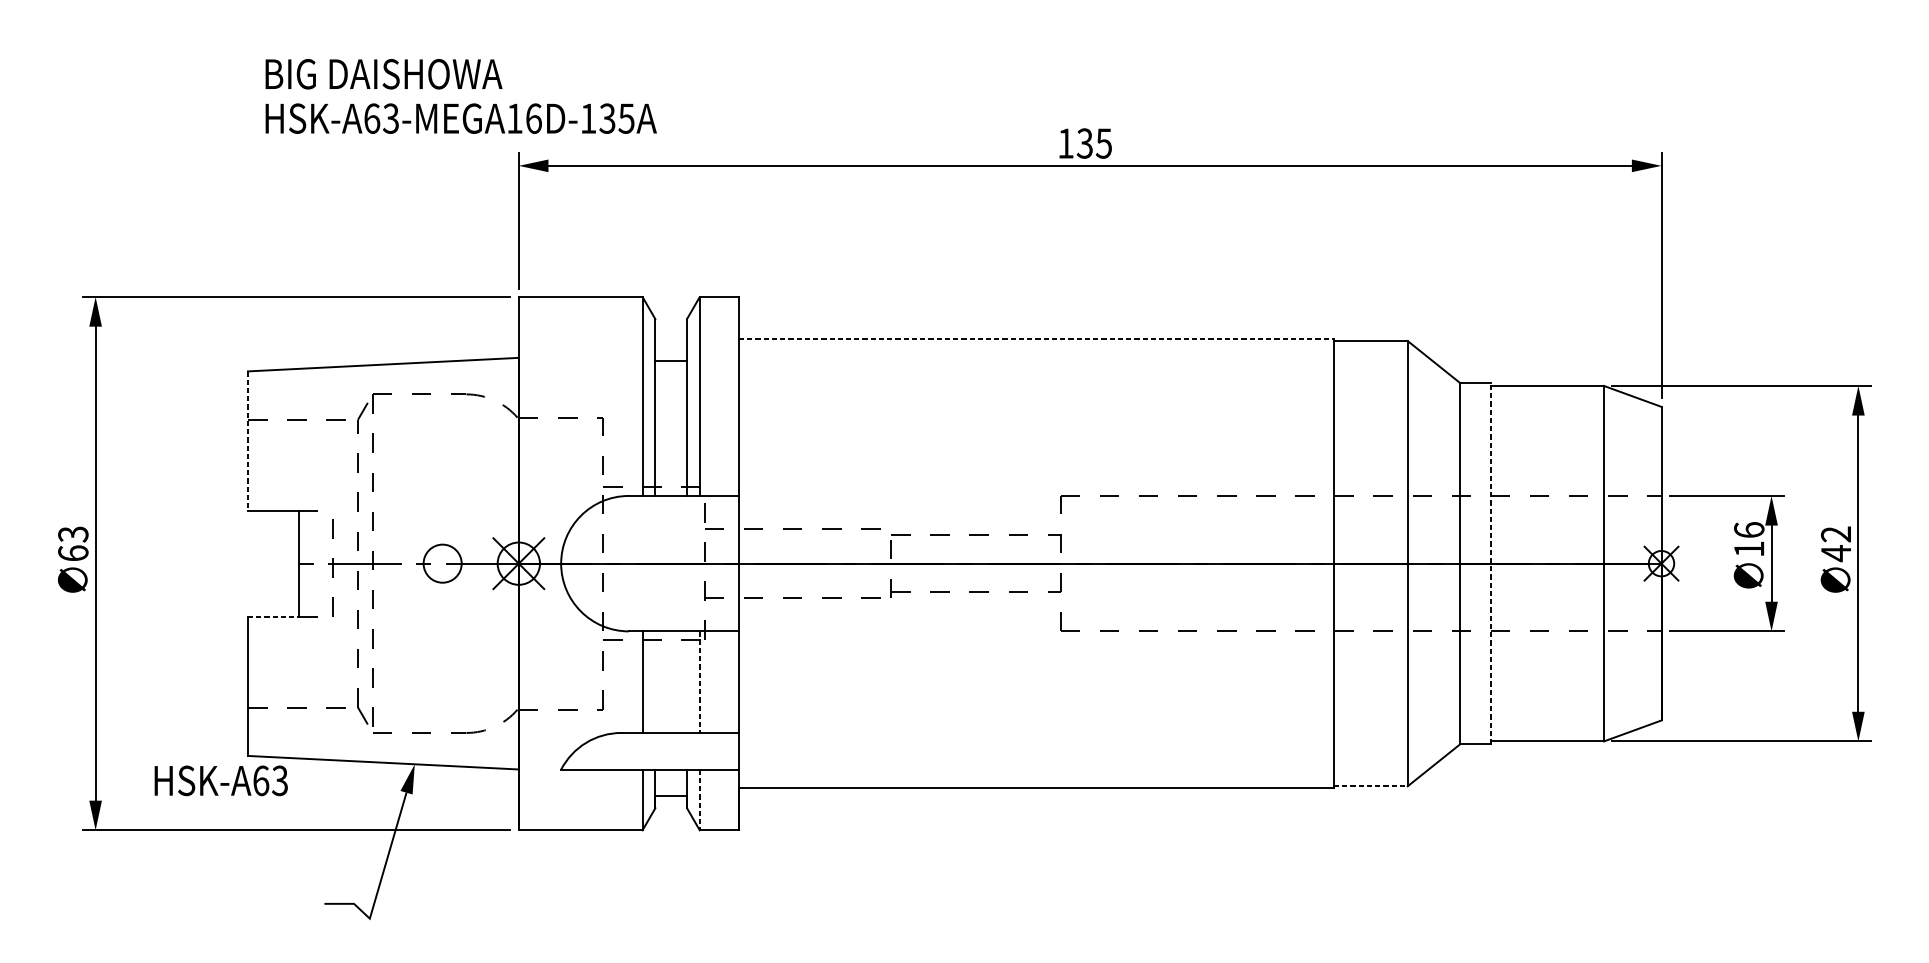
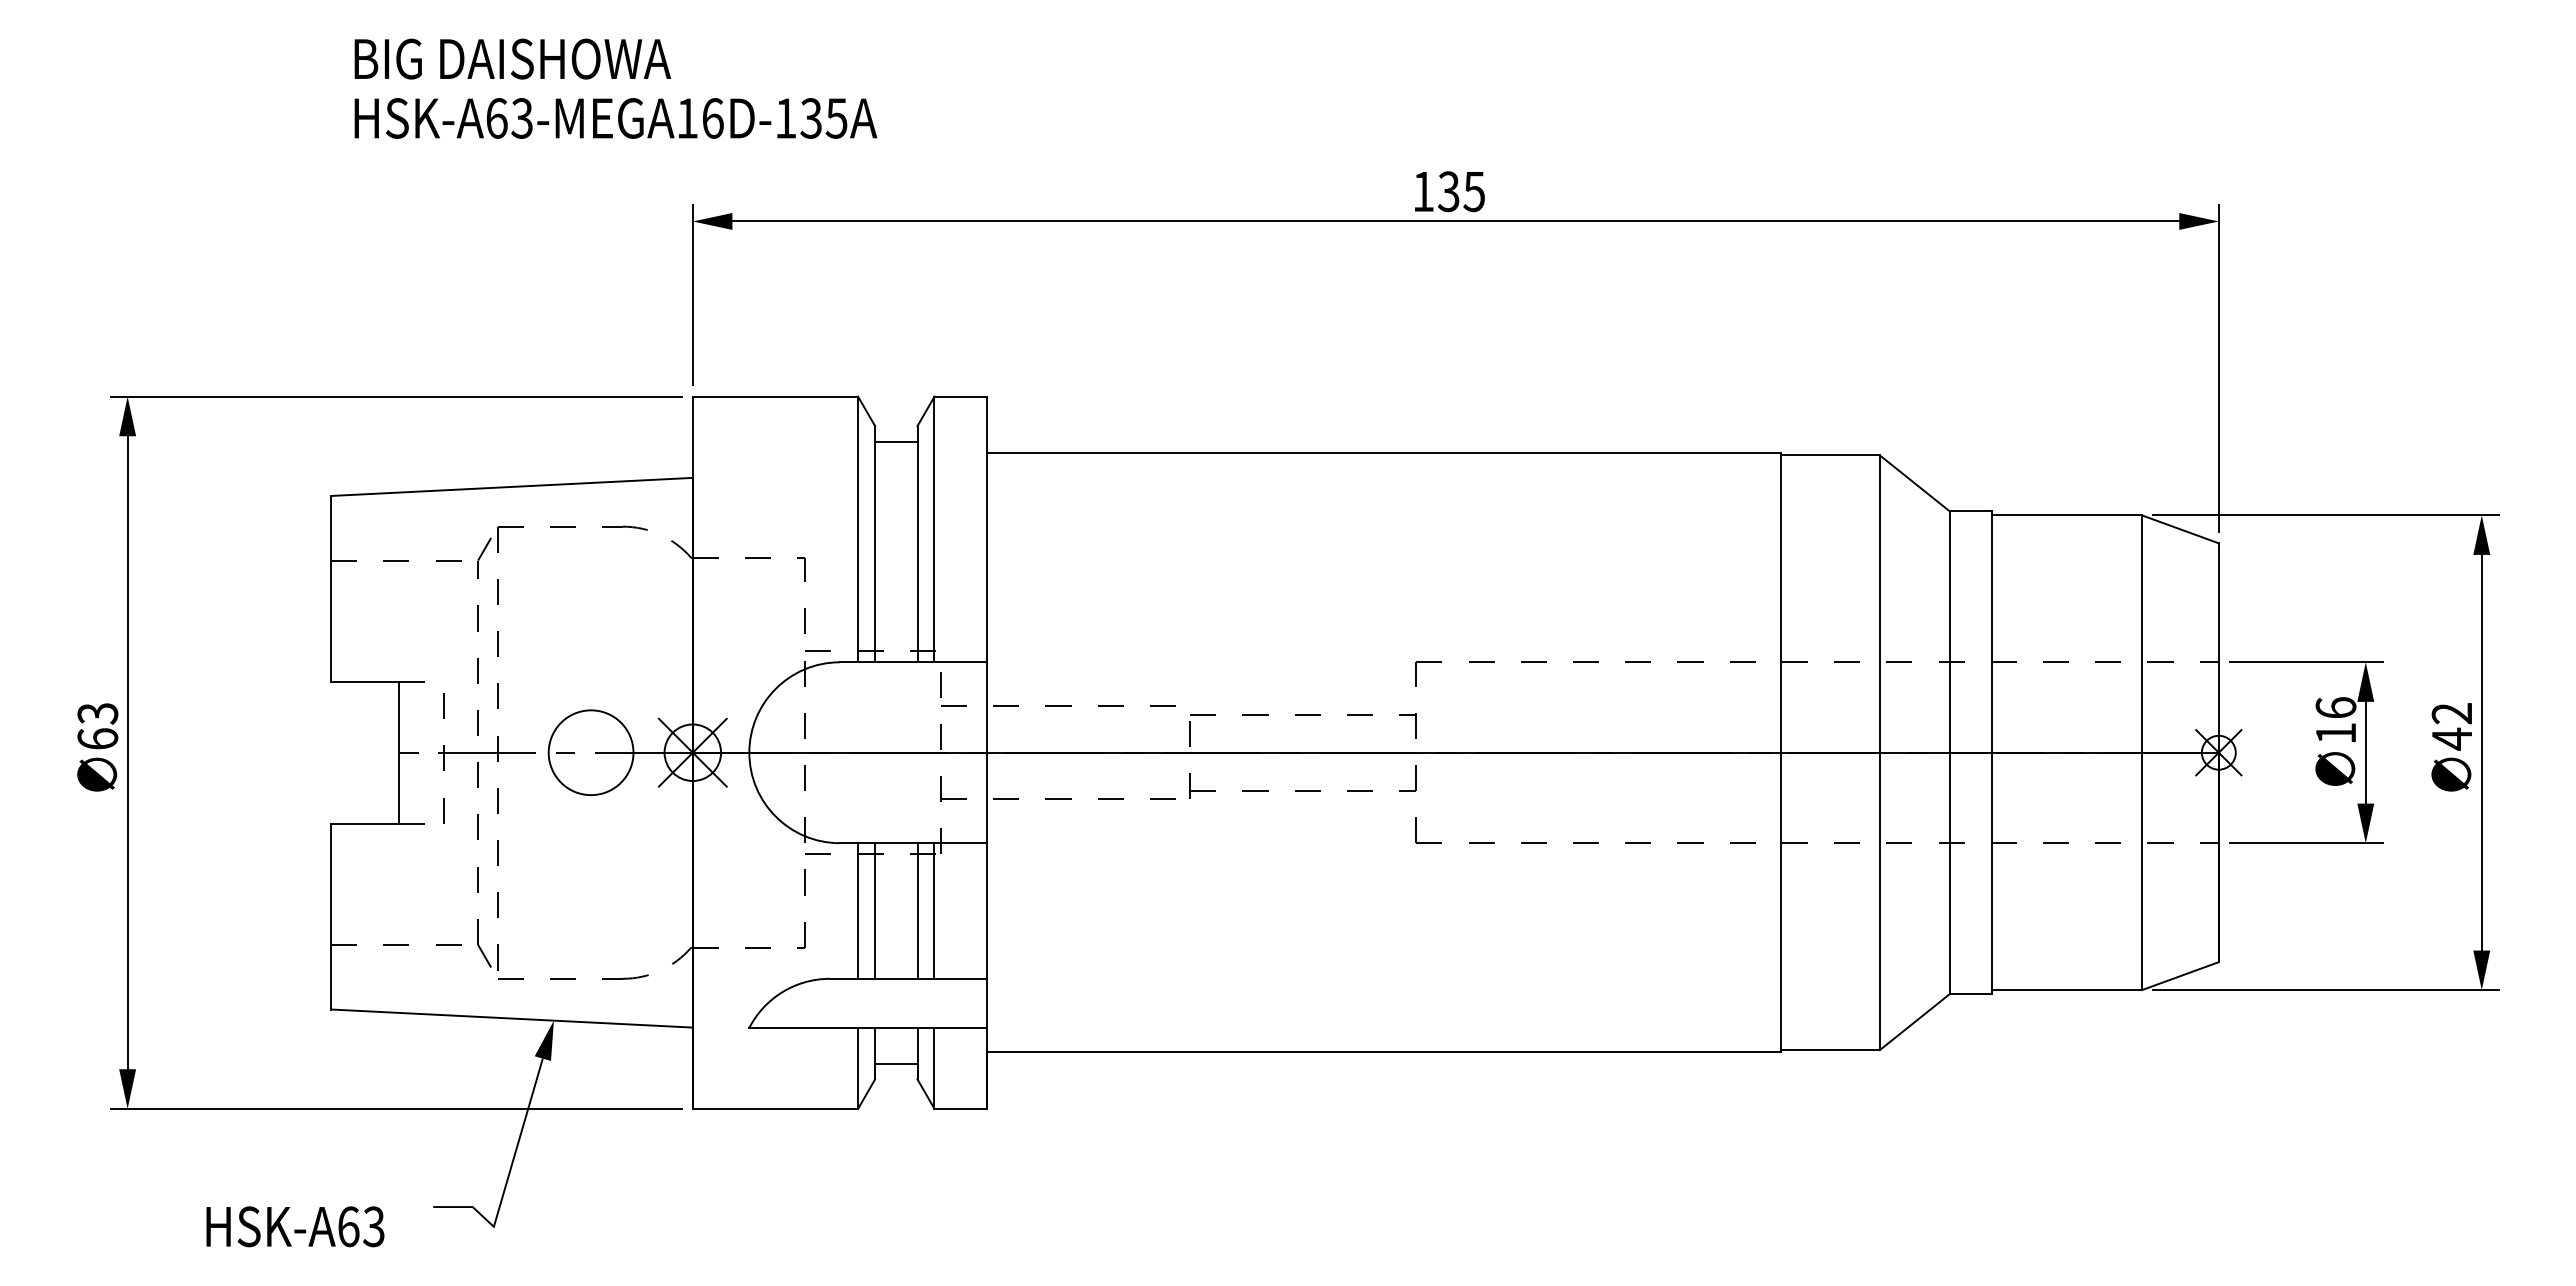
text: (460, 96) -> (615, 88), moved
line: (1036, 339) -> (1384, 453), dashed -> solid
line: (671, 360) -> (896, 441), moved
line: (248, 440) -> (331, 588), dashed -> solid
circle: (442, 563) -> (590, 752), size x1.67
line: (1491, 563) -> (1991, 752), dashed -> solid
line: (273, 616) -> (365, 823), dashed -> solid
line: (655, 681) -> (875, 910), added
line: (687, 681) -> (917, 910), added
line: (699, 682) -> (934, 911), dashed -> solid
text: (221, 780) -> (295, 1226), moved
line: (1371, 786) -> (1831, 1050), dashed -> solid
line: (699, 800) -> (934, 1068), dashed -> solid

